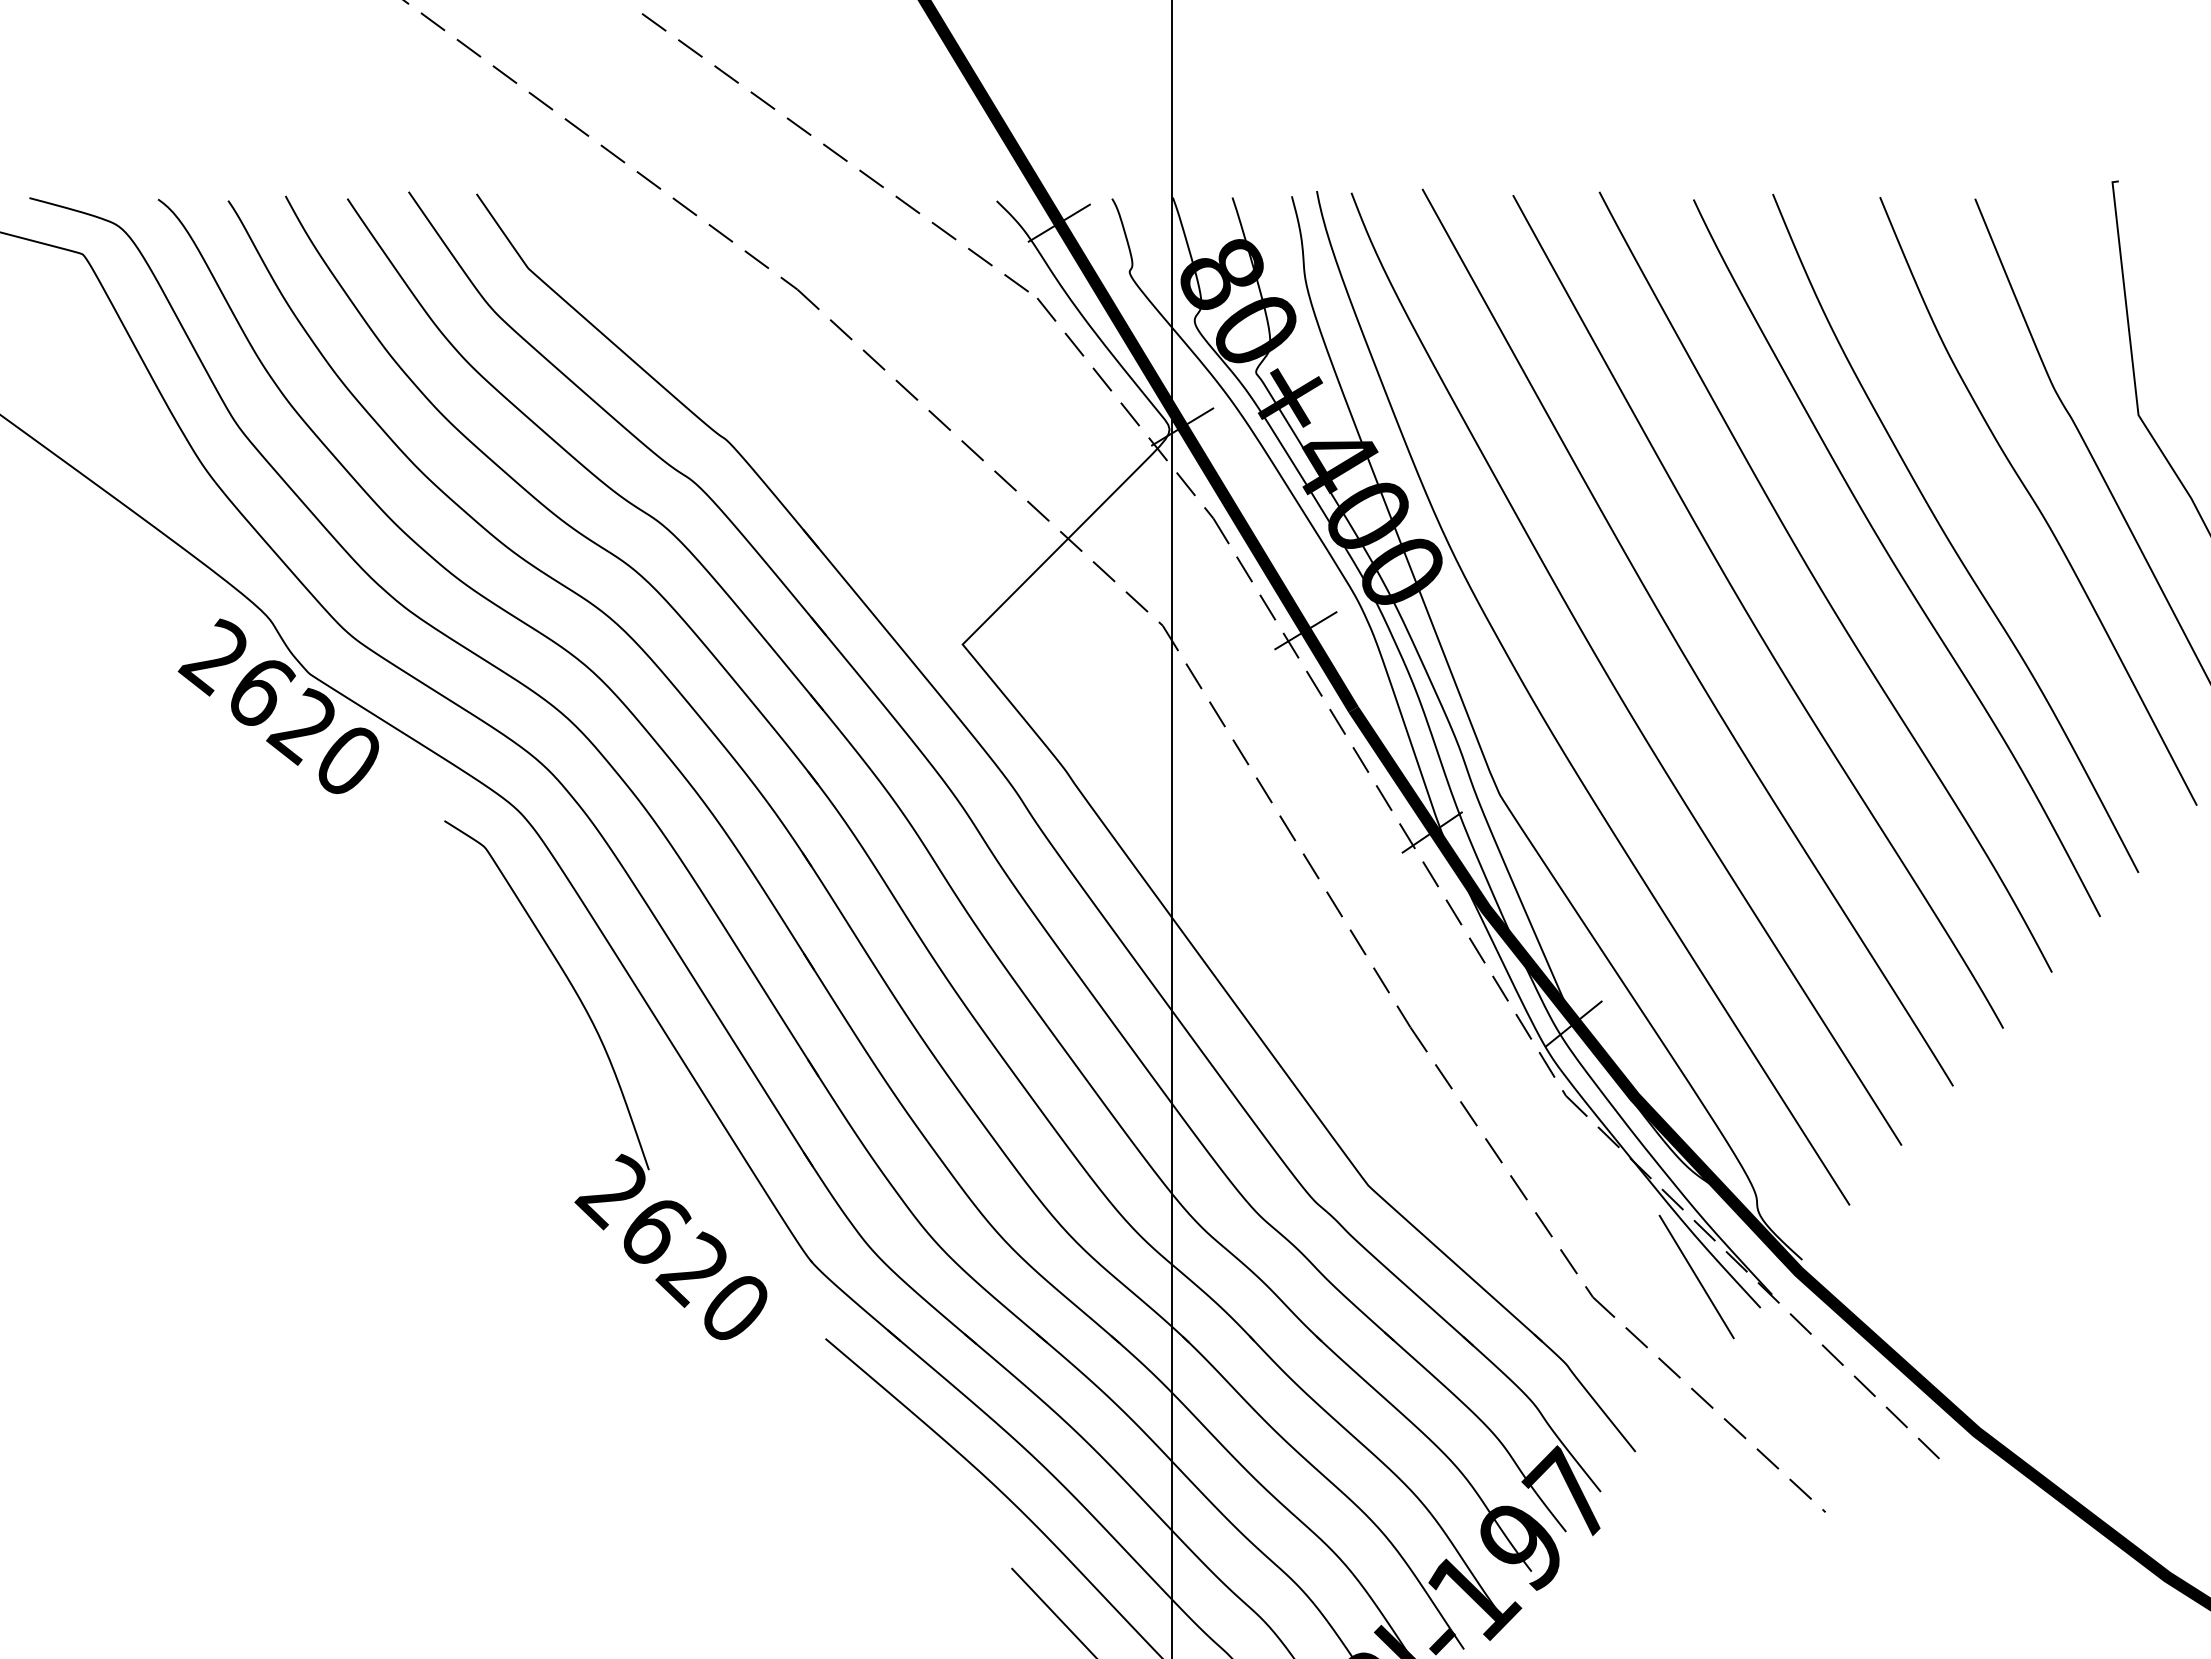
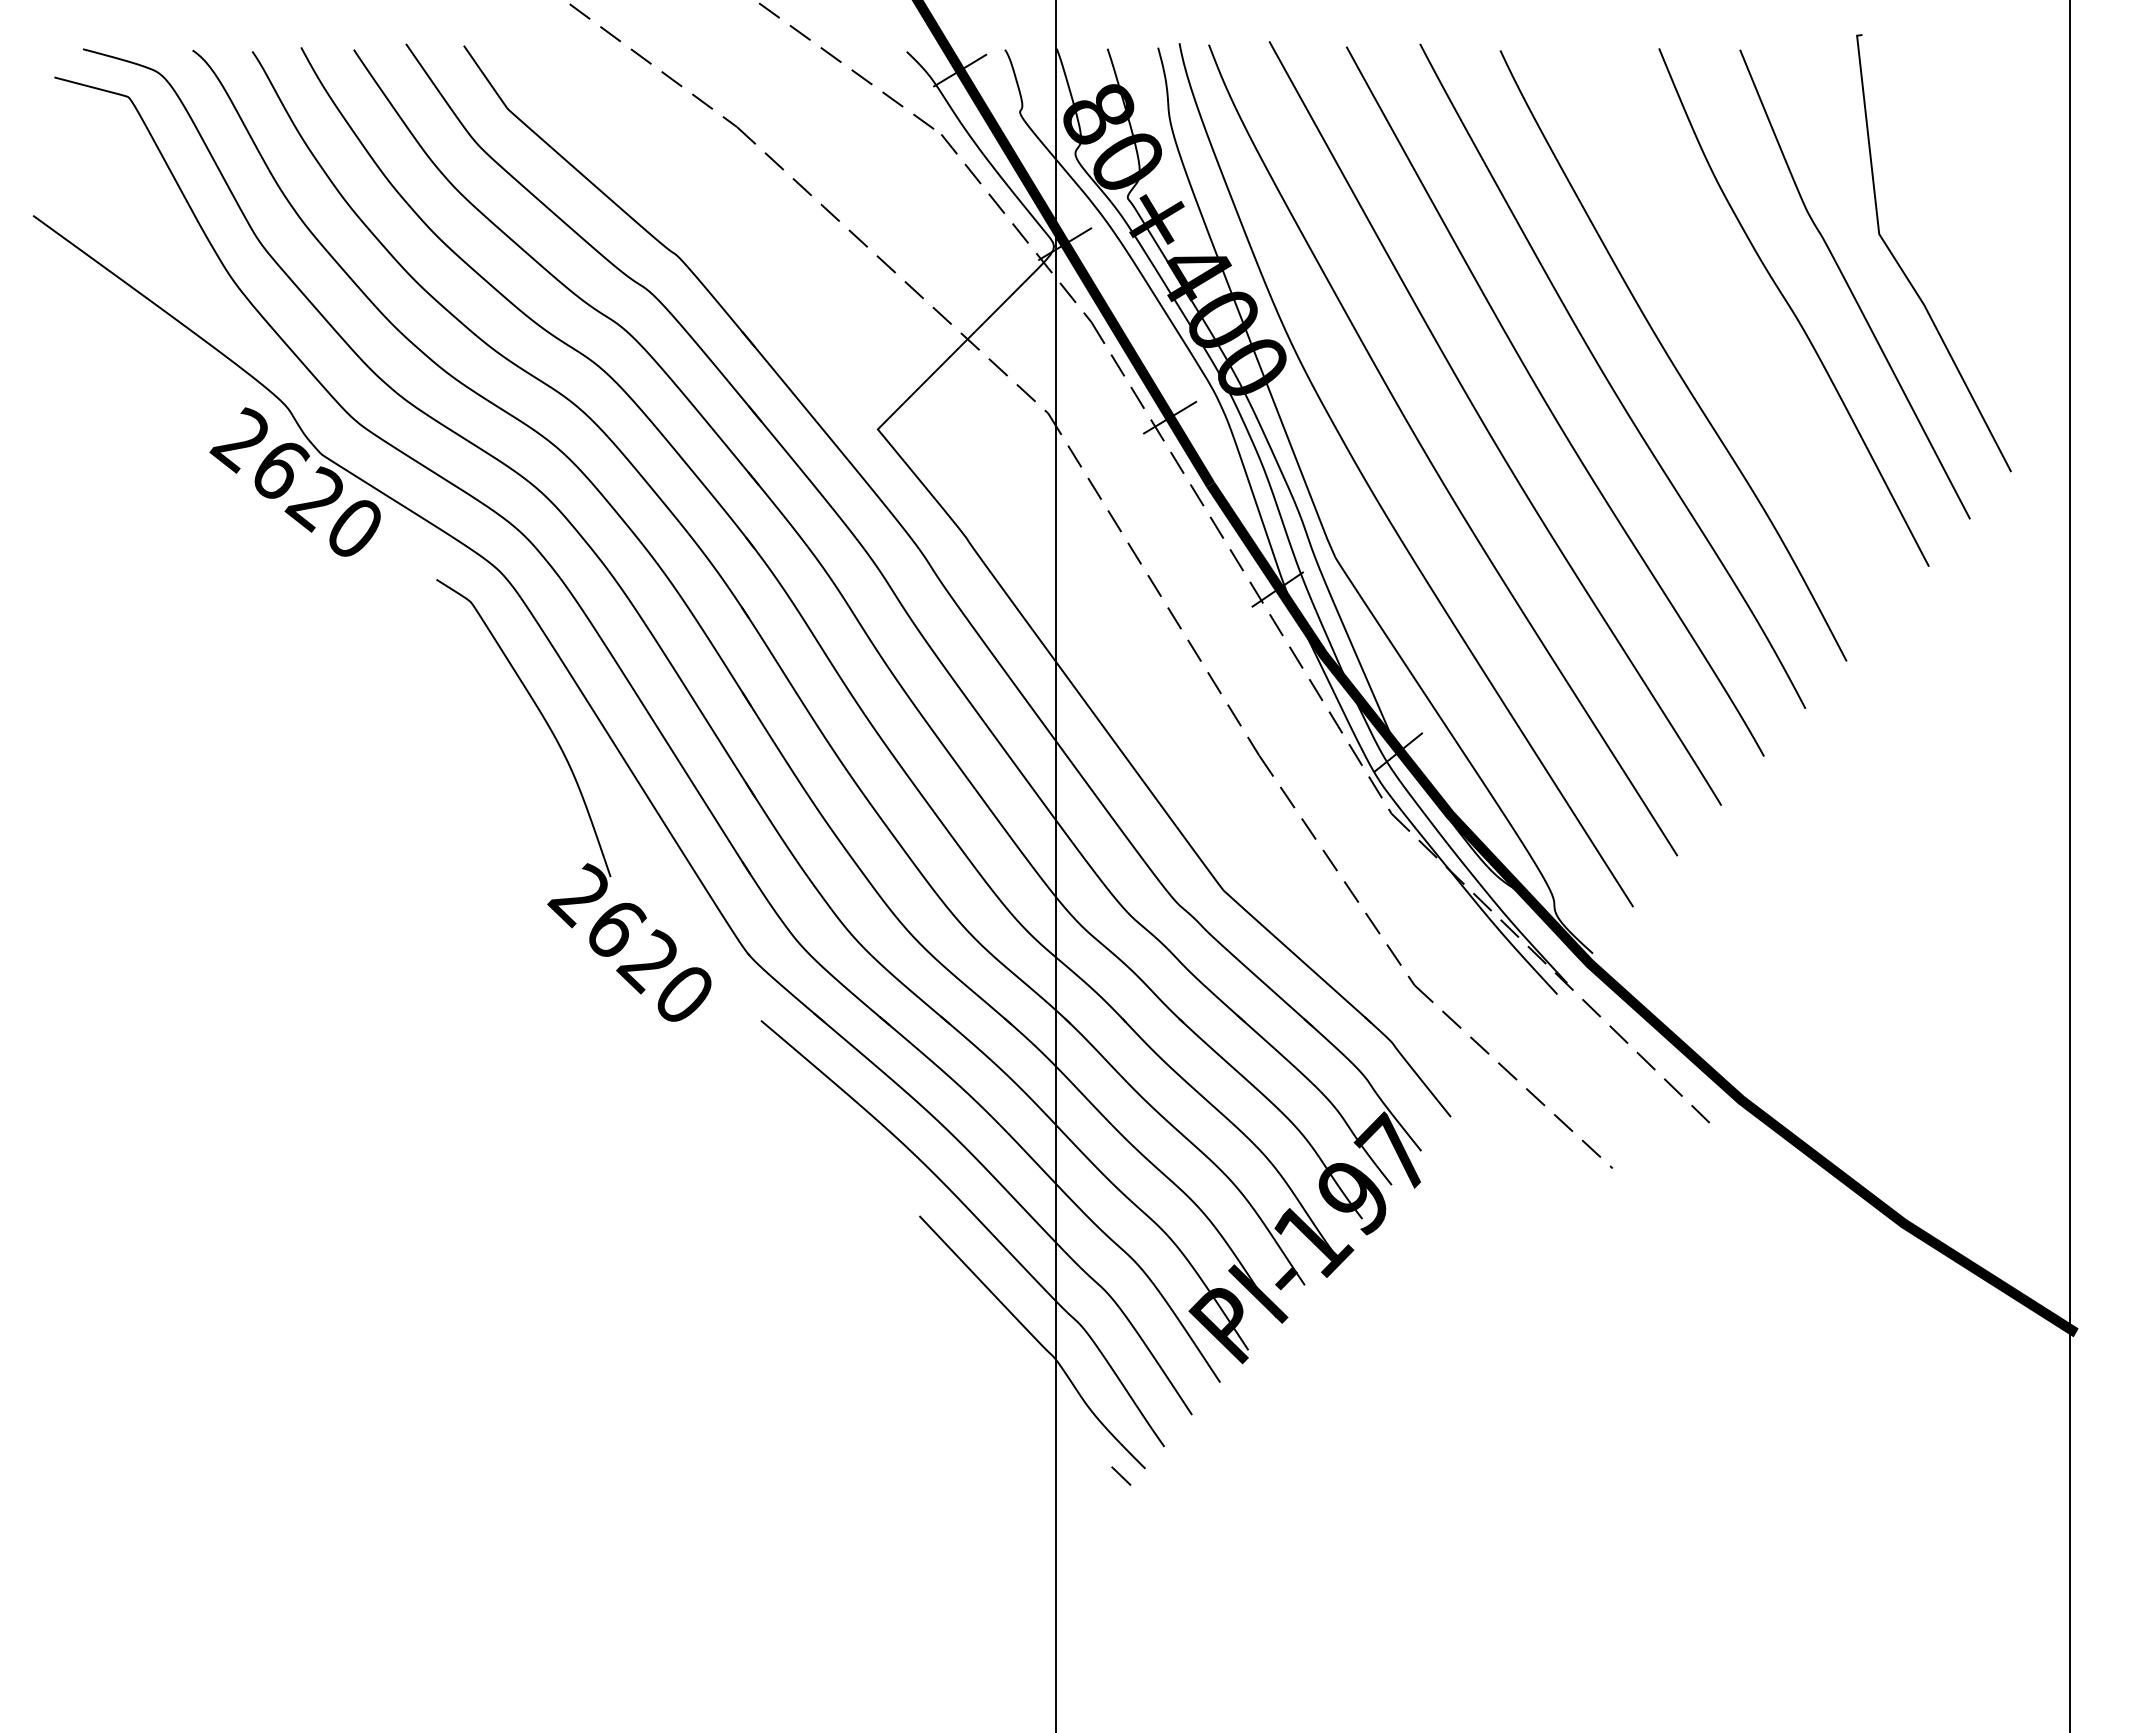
curve: (1948, 537) -> (1717, 338), removed
line: (1696, 1276) -> (1502, 967), removed

